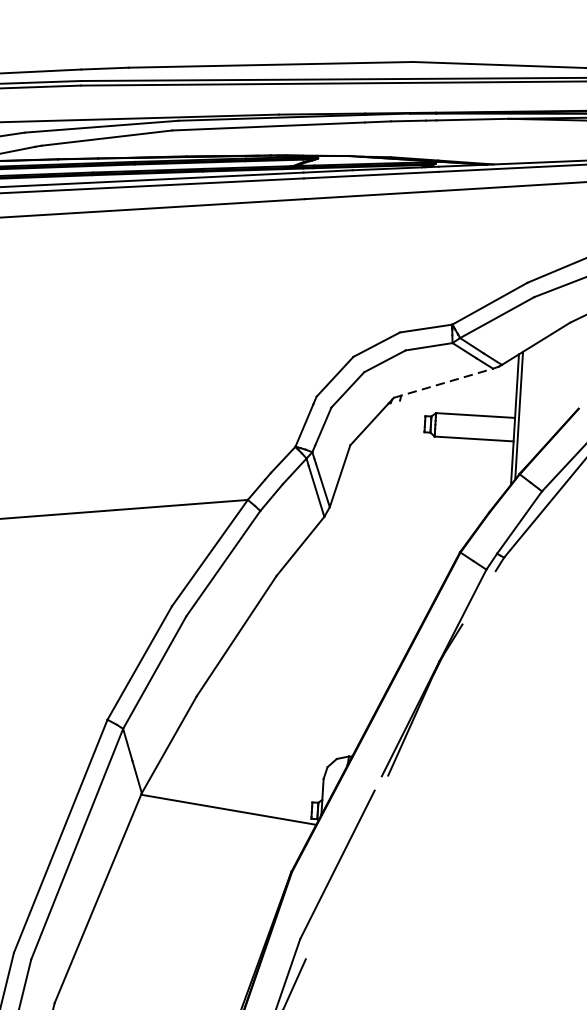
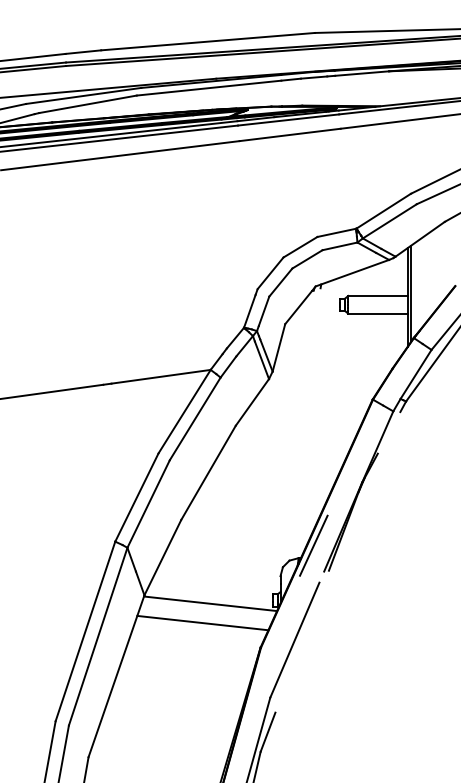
line: (443, 383) -> (352, 273), dashed -> solid
line: (369, 740) -> (313, 545), added
line: (216, 833) -> (202, 622), added

